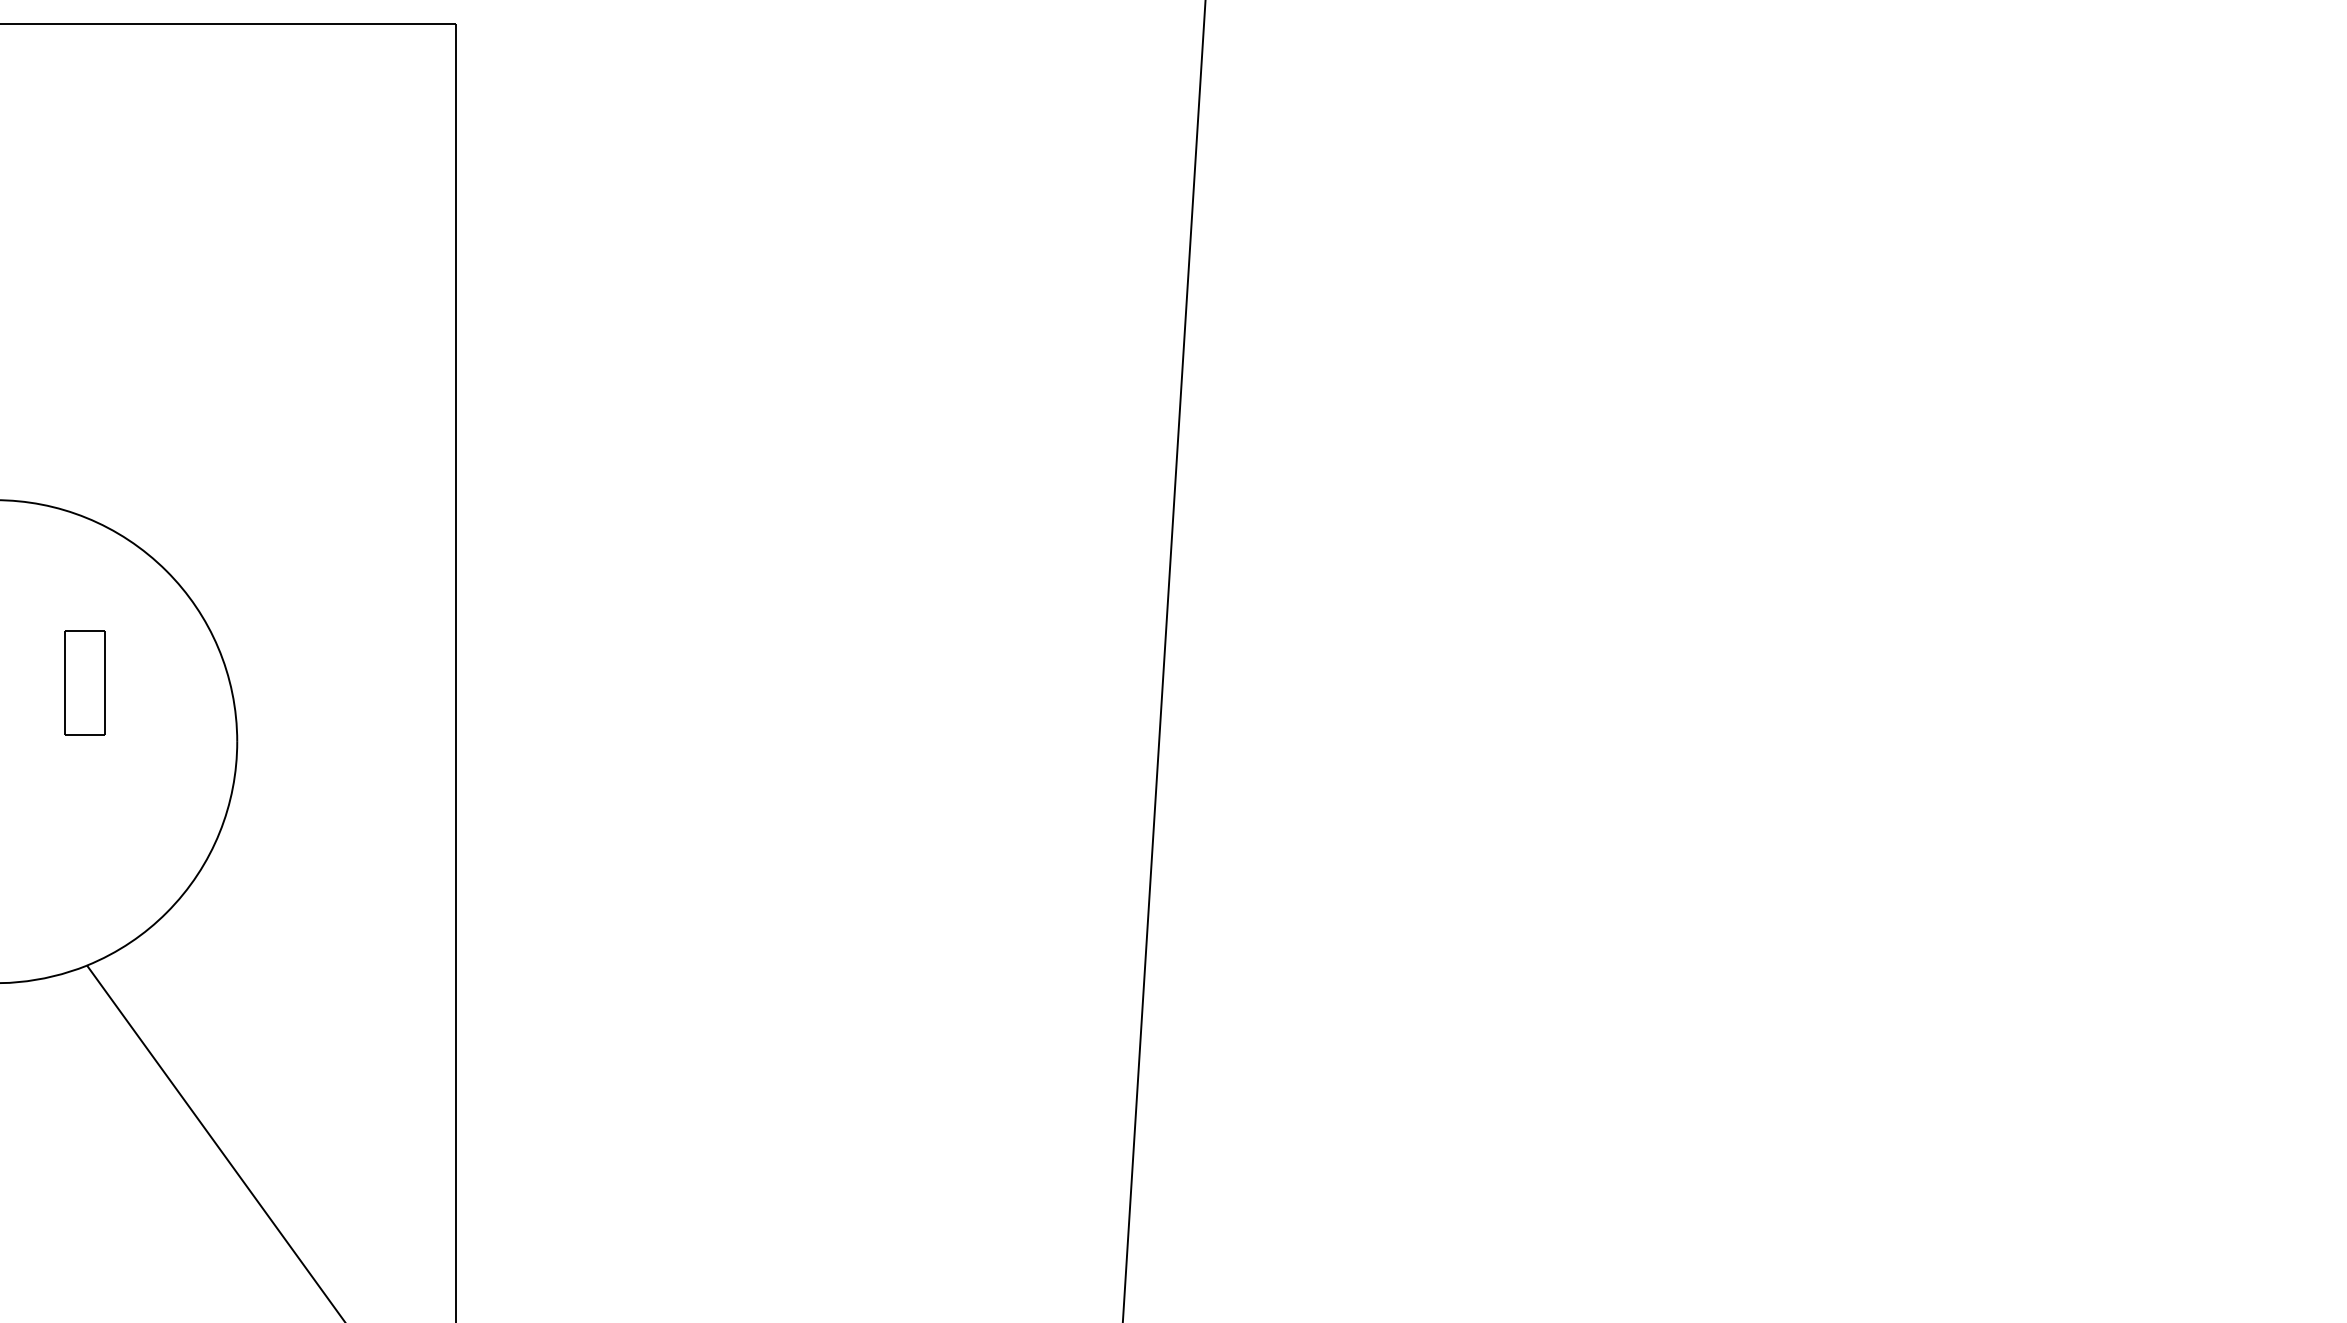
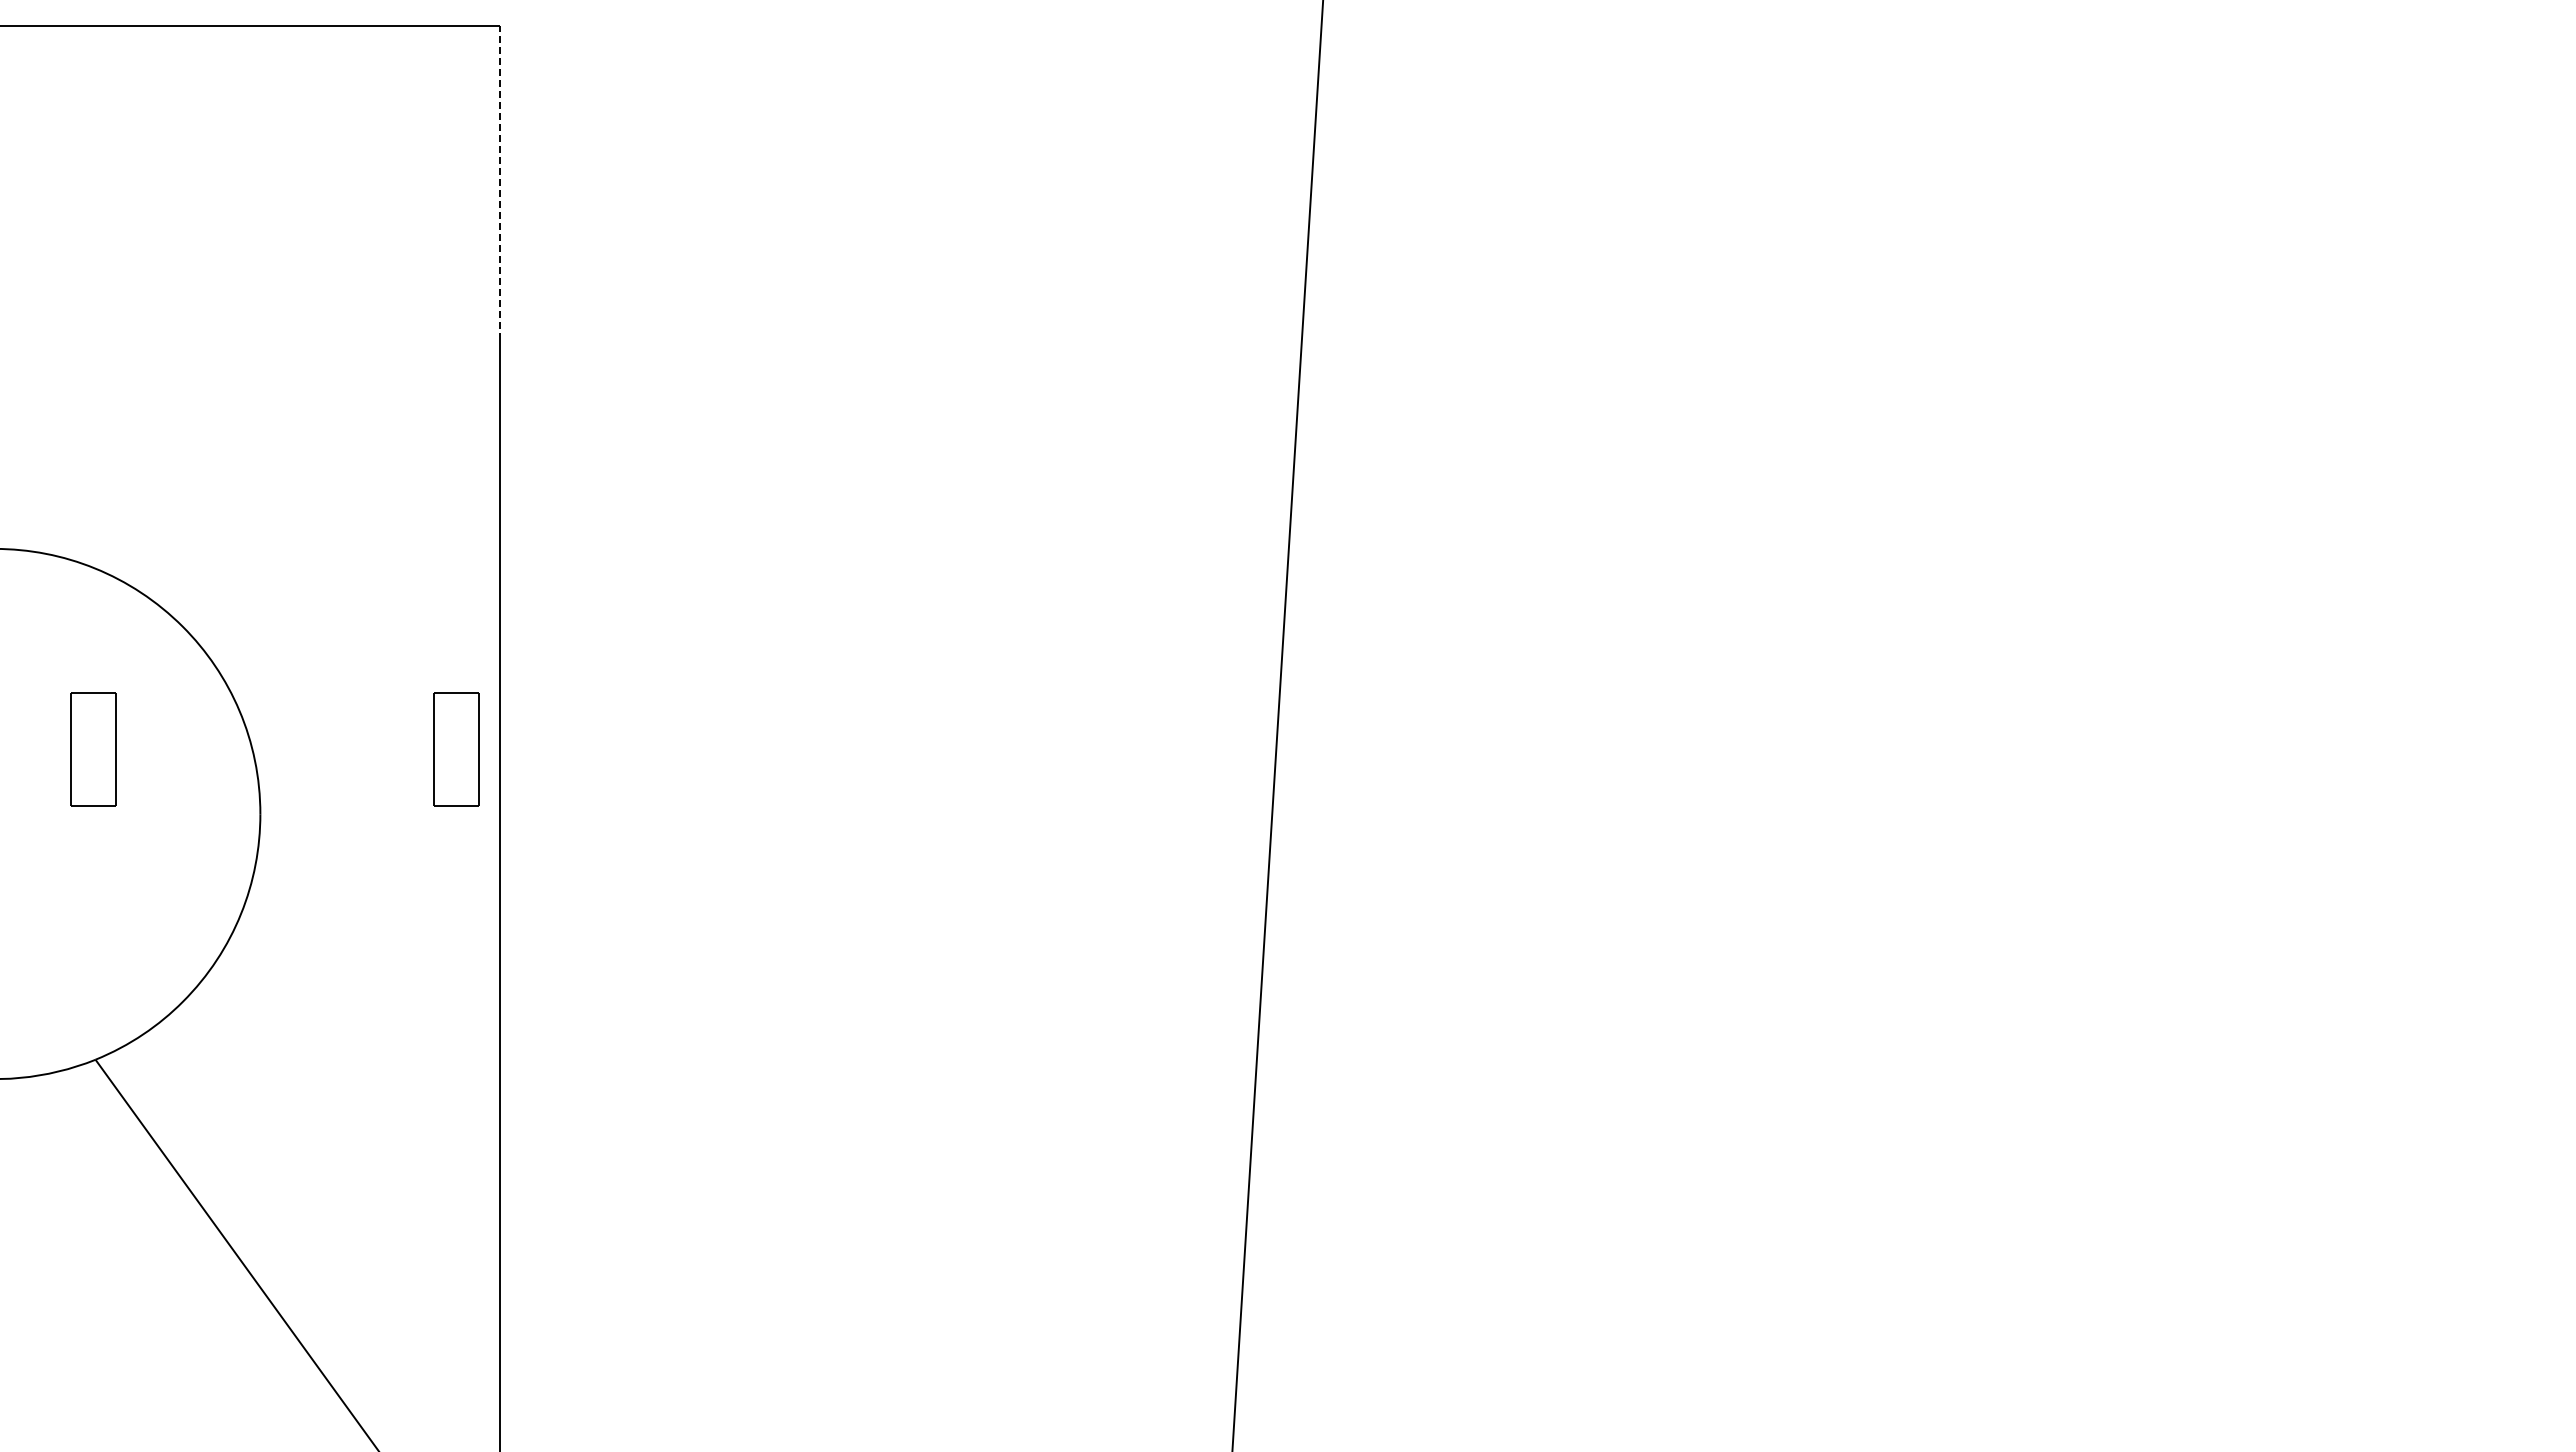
line: (455, 167) -> (499, 183), solid -> dashed
part: (415, 682) -> (456, 749), added

